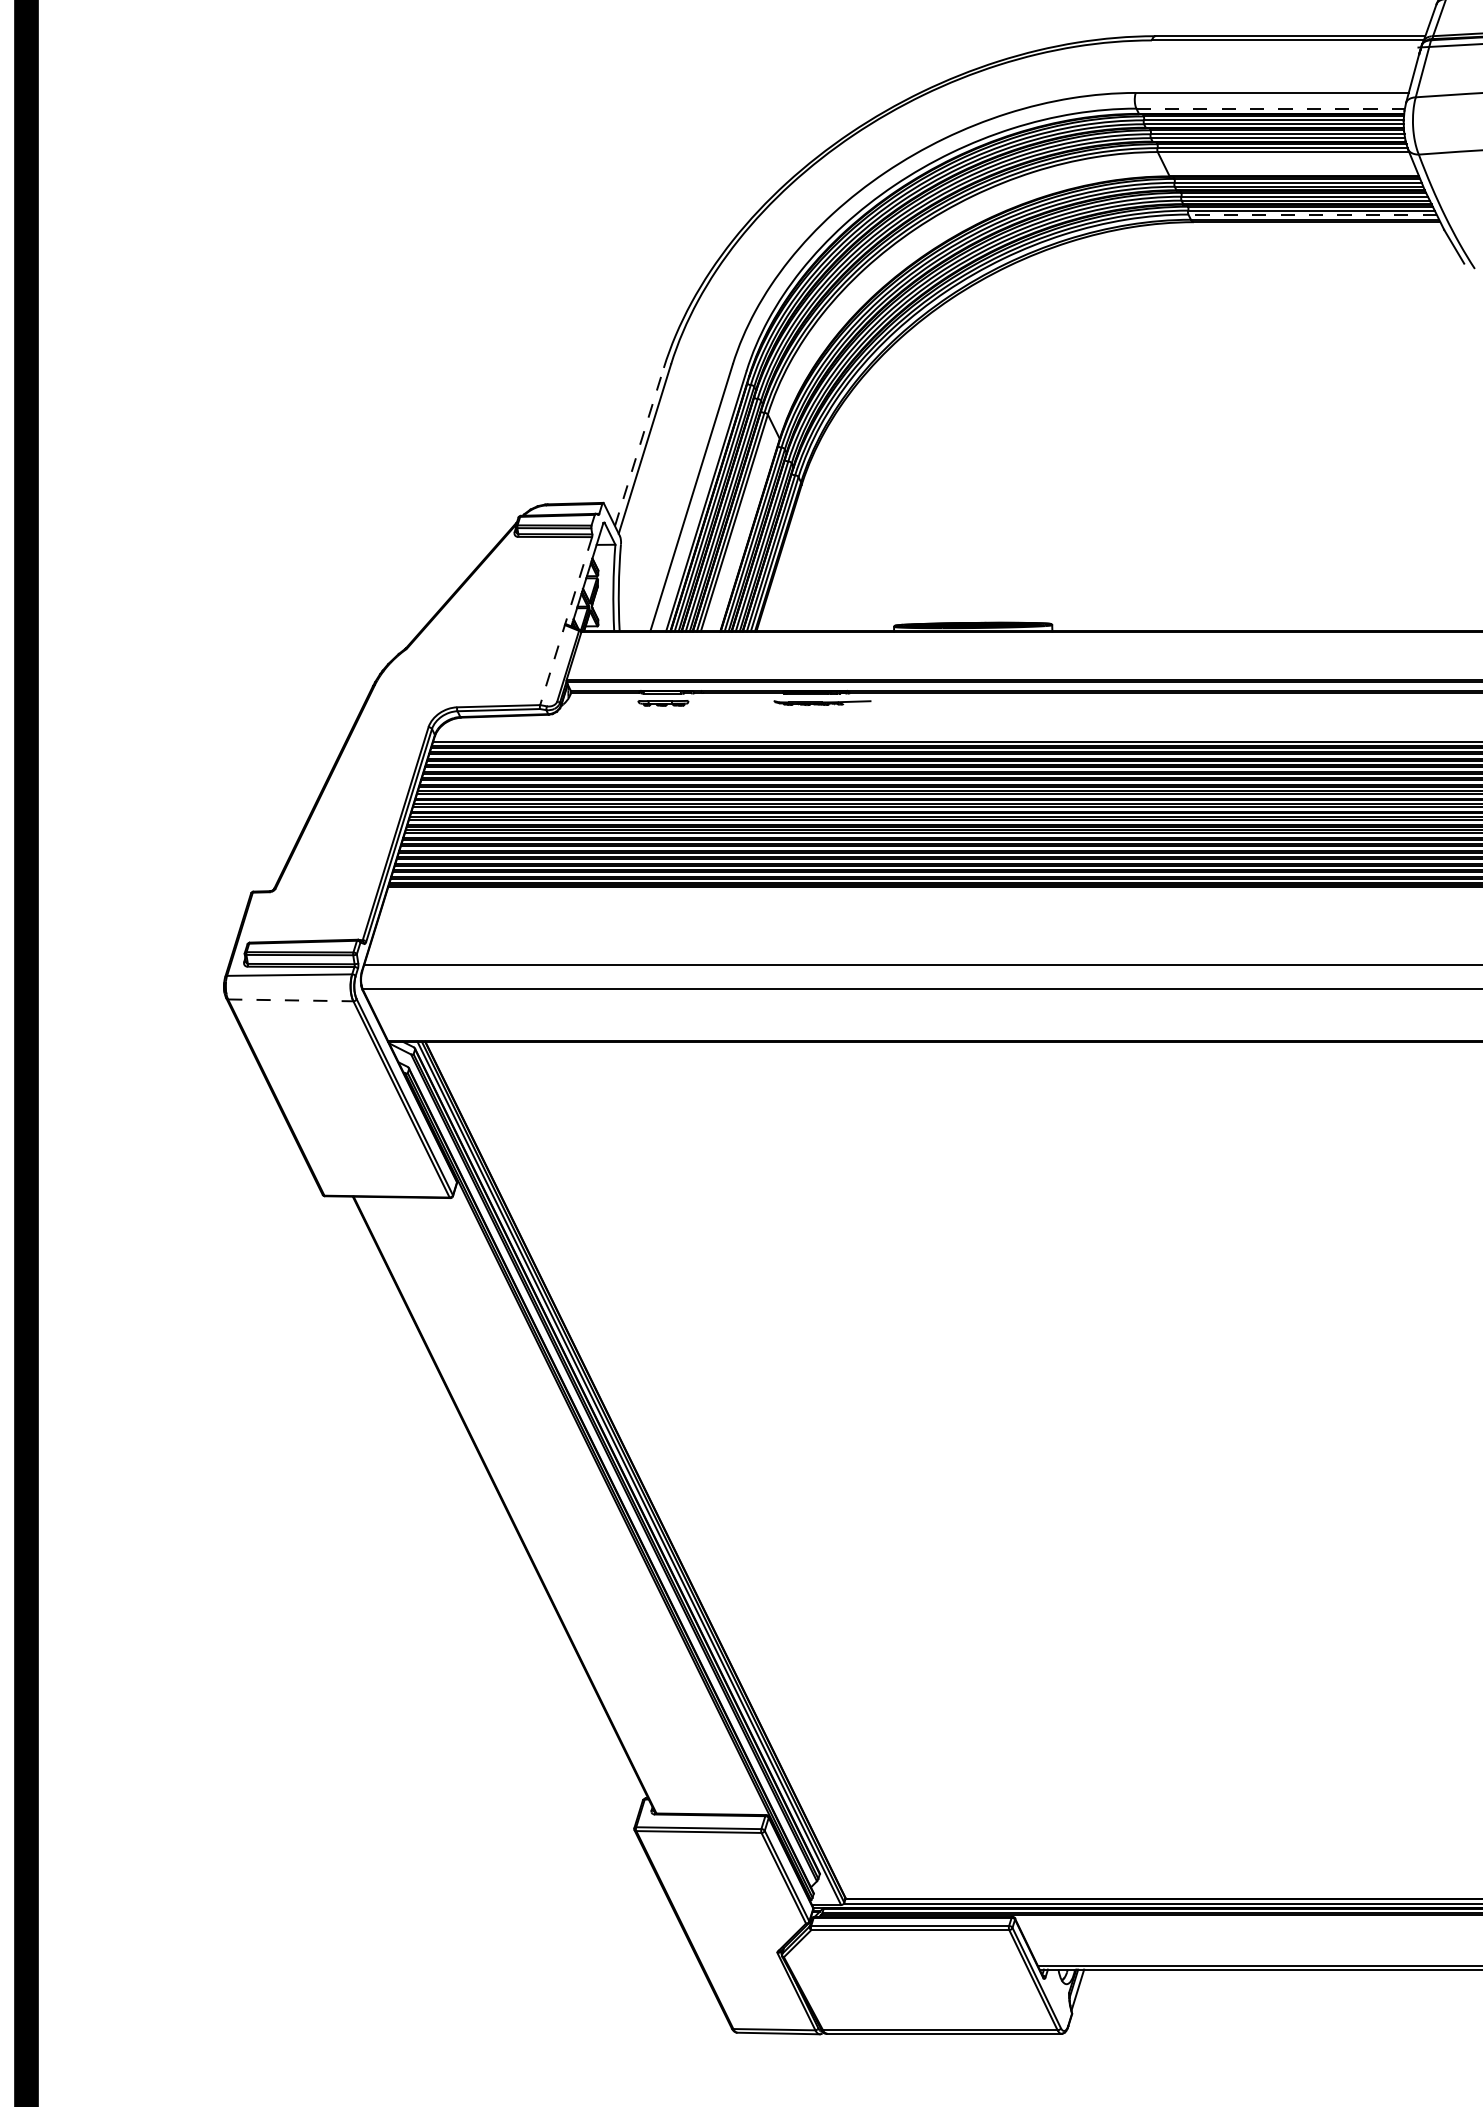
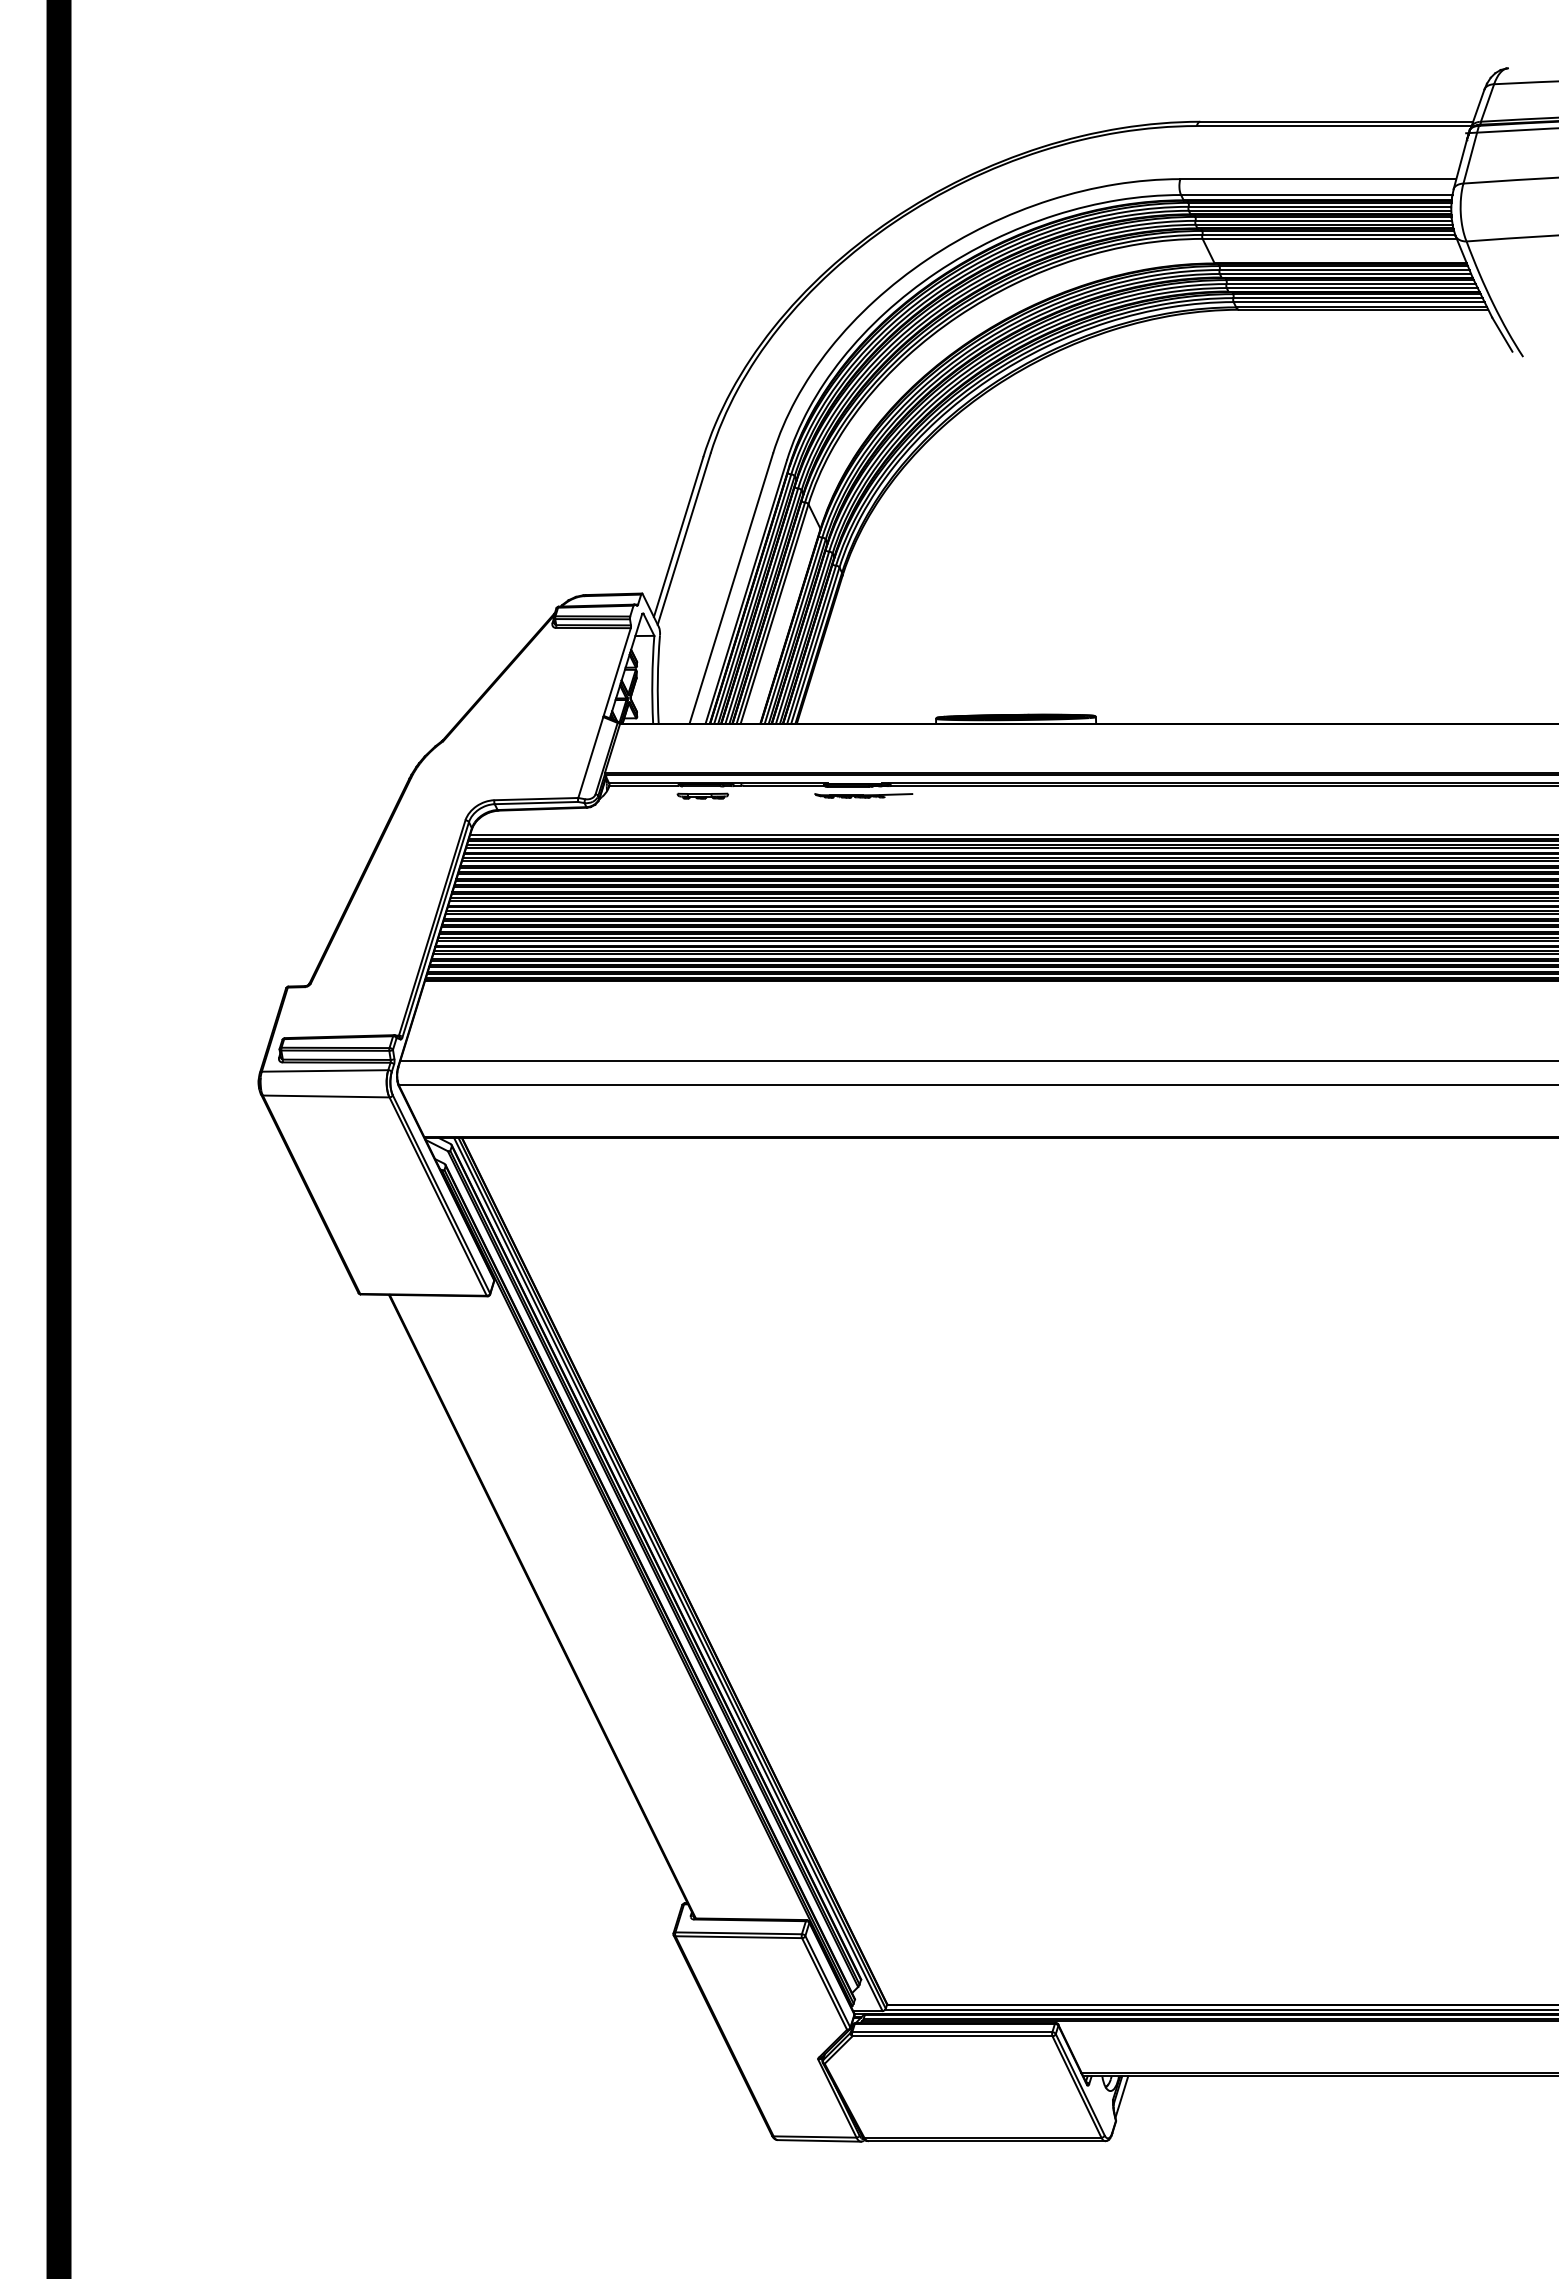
line: (1270, 109) -> (1316, 195), dashed -> solid
line: (1311, 214) -> (1358, 302), dashed -> solid
line: (639, 447) -> (678, 537), dashed -> solid
line: (566, 621) -> (604, 713), dashed -> solid
line: (291, 1000) -> (326, 1096), dashed -> solid

